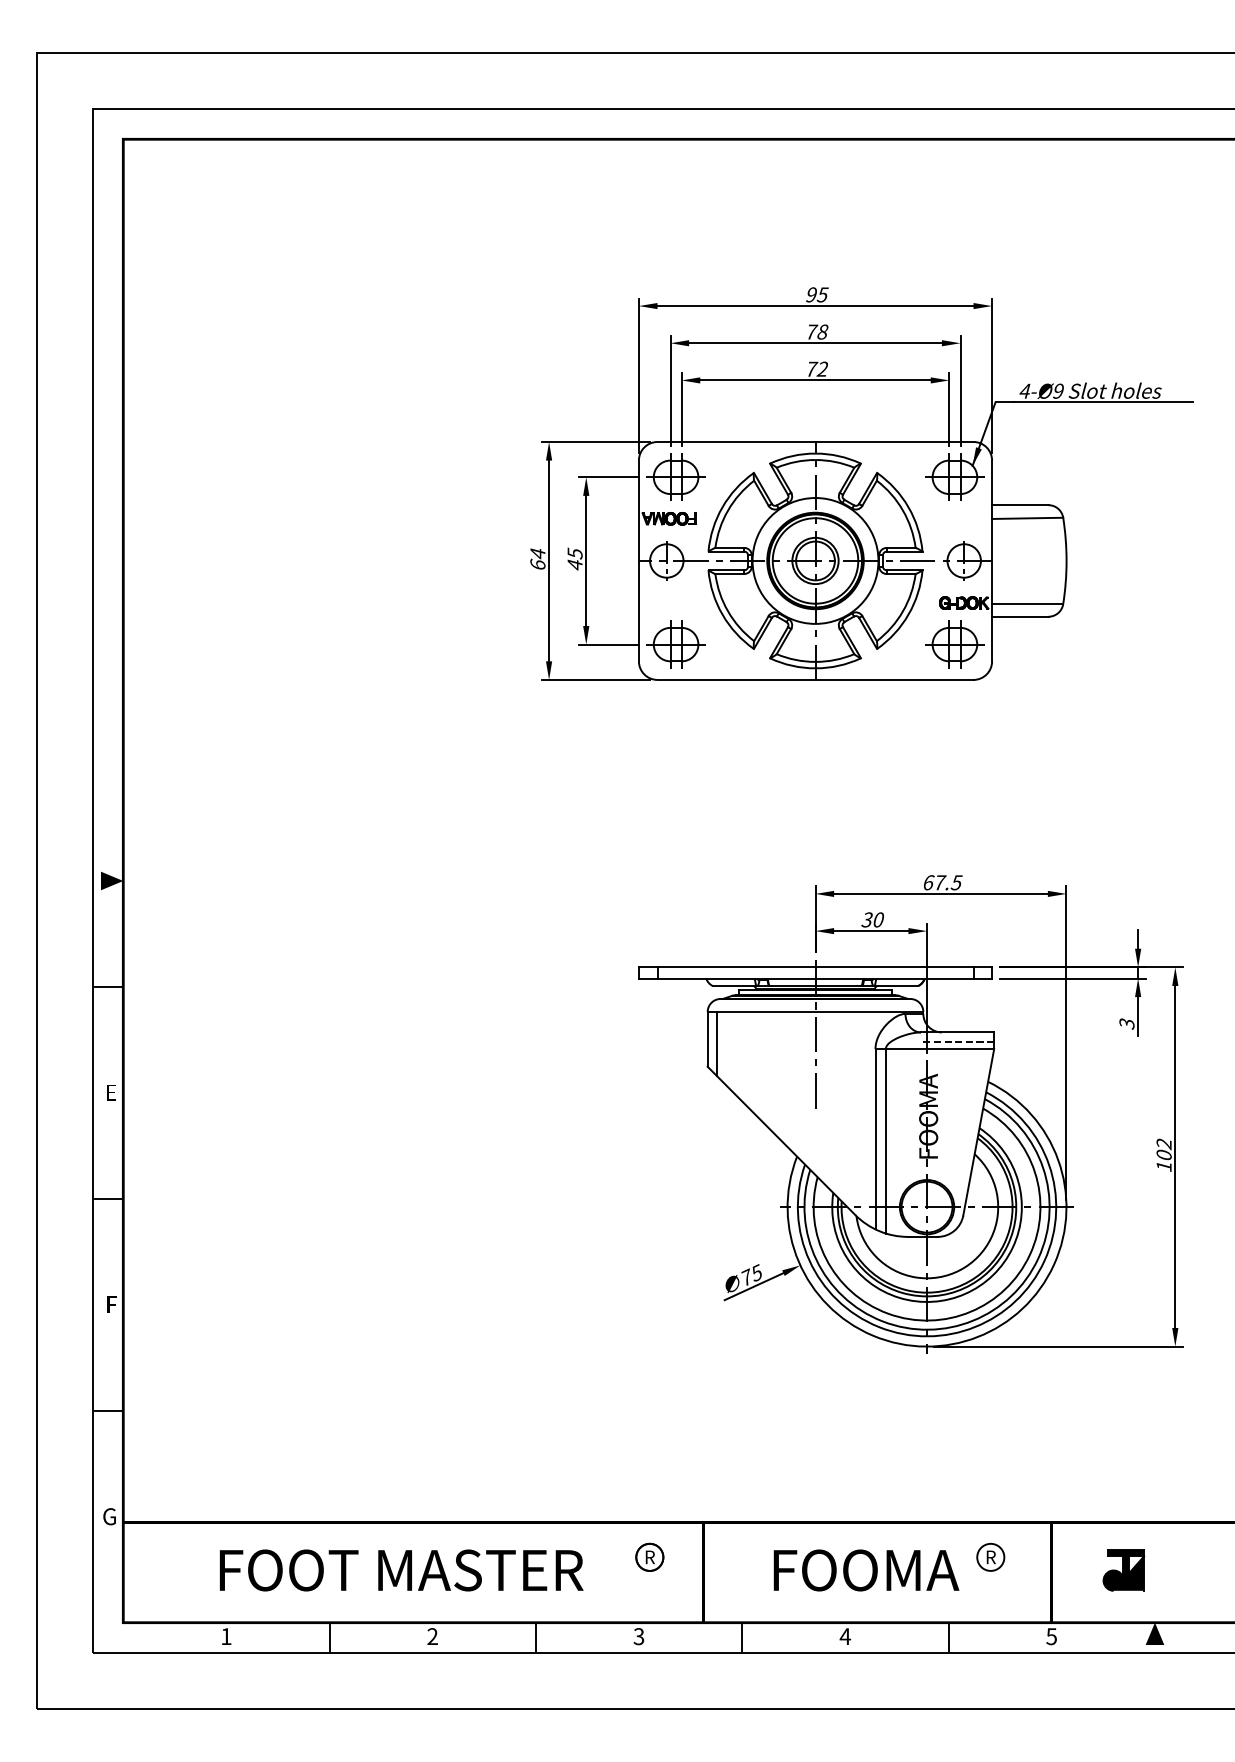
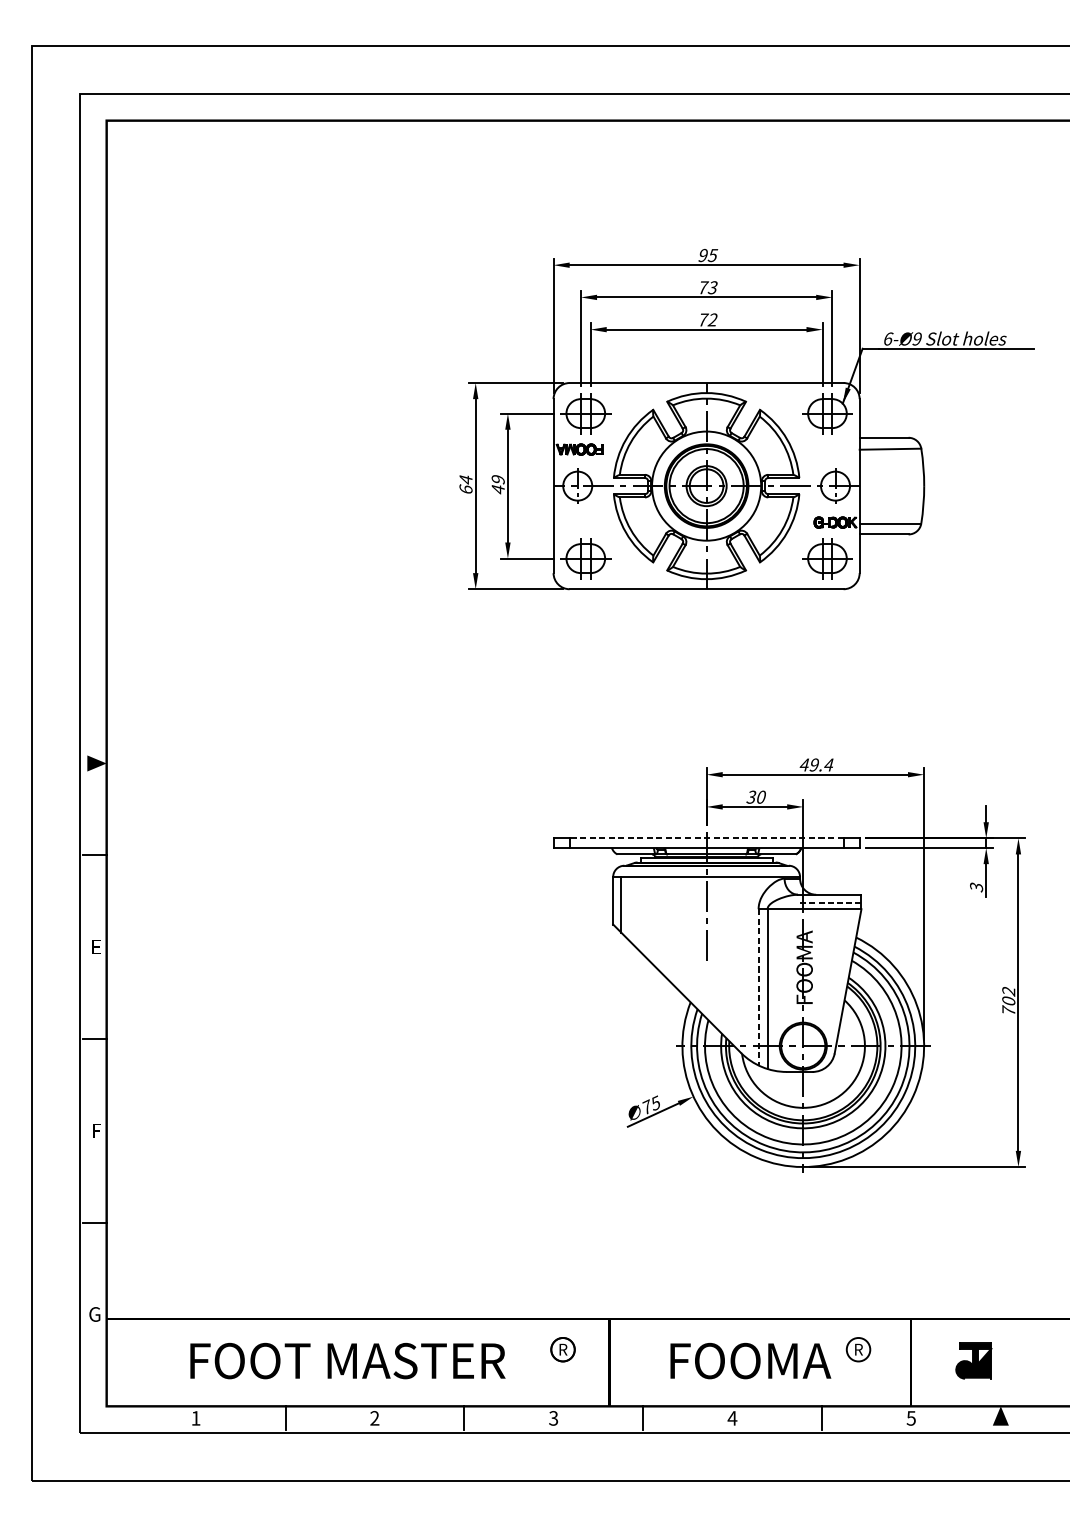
text: (822, 331) -> (712, 287), 78 -> 73
text: (1025, 390) -> (888, 338), 4-Ø9 -> 6-Ø9
text: (574, 553) -> (497, 479), 45 -> 49
text: (942, 882) -> (816, 764), 67.5 -> 49.4
line: (815, 967) -> (706, 838), solid -> dashed
line: (875, 1139) -> (758, 987), solid -> dashed
text: (1163, 1165) -> (1008, 1010), 102 -> 702

